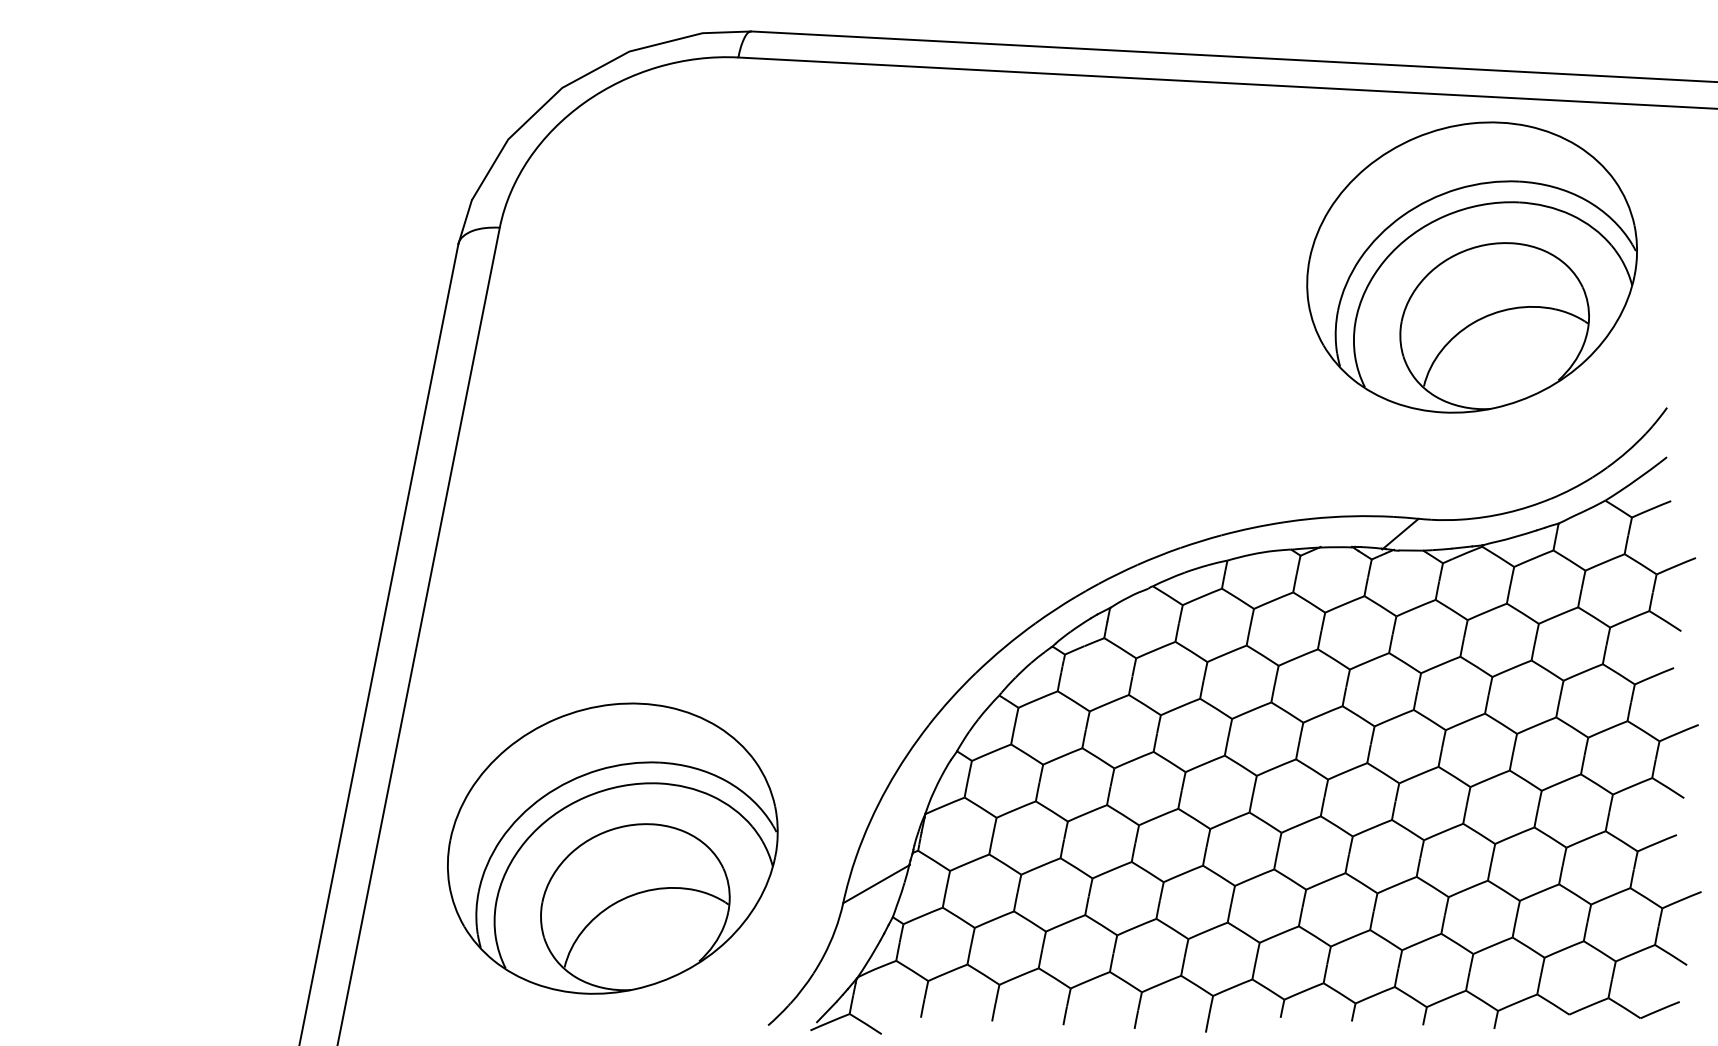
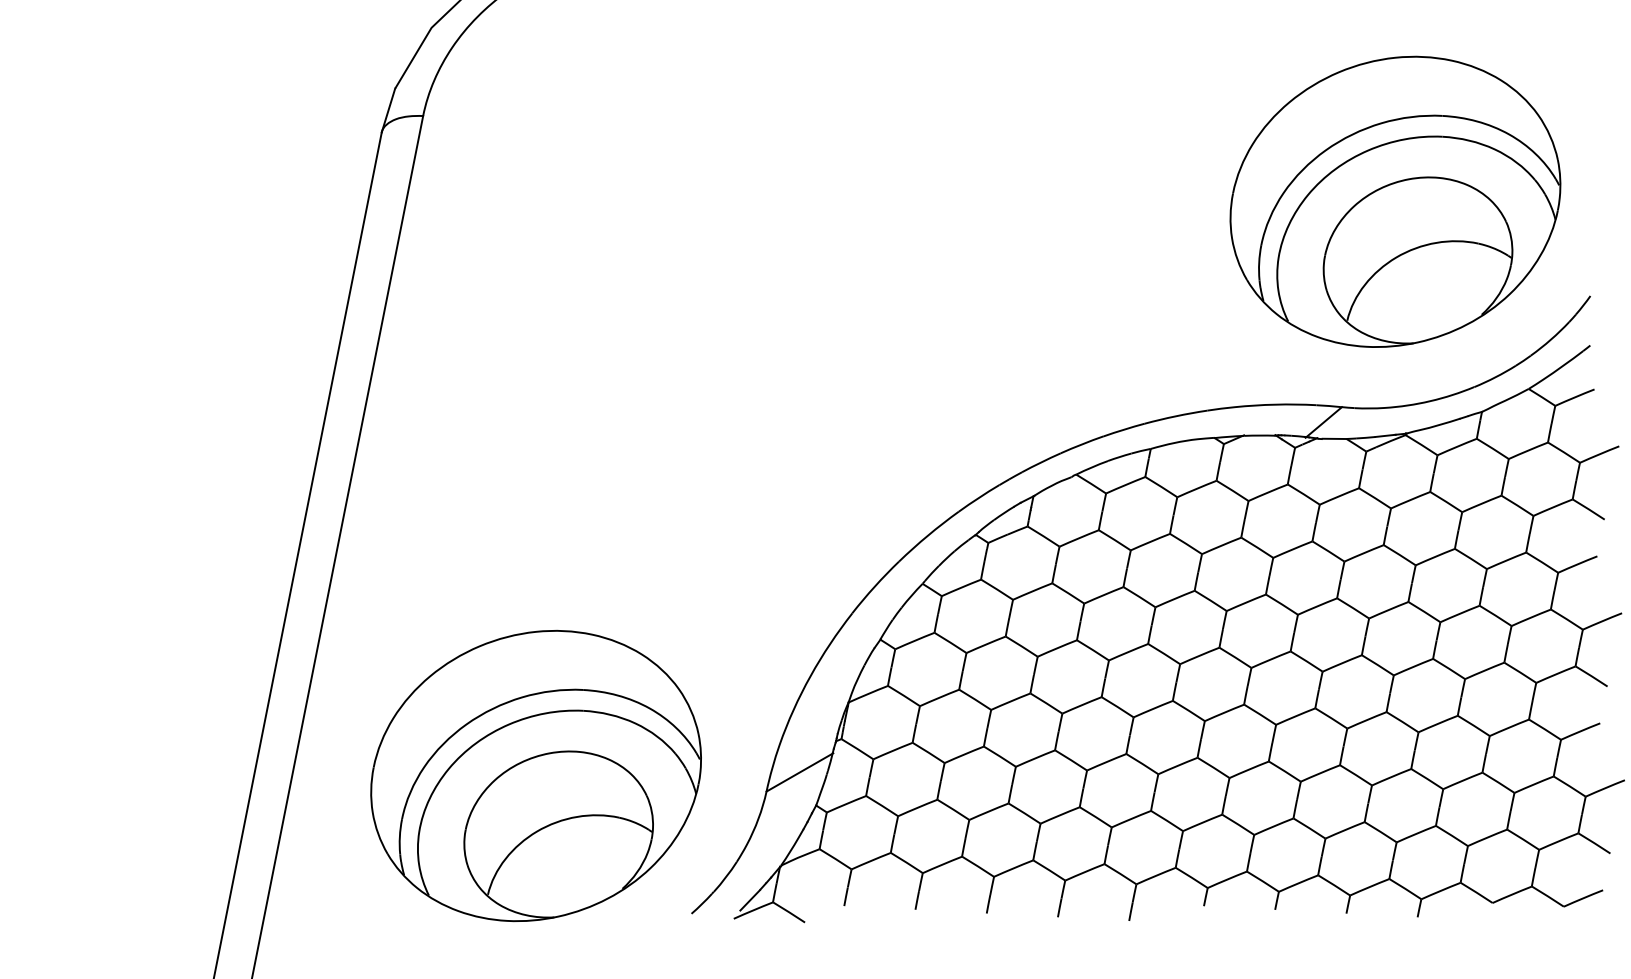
part: (1471, 267) -> (1394, 201), moved
part: (612, 848) -> (535, 775), moved

